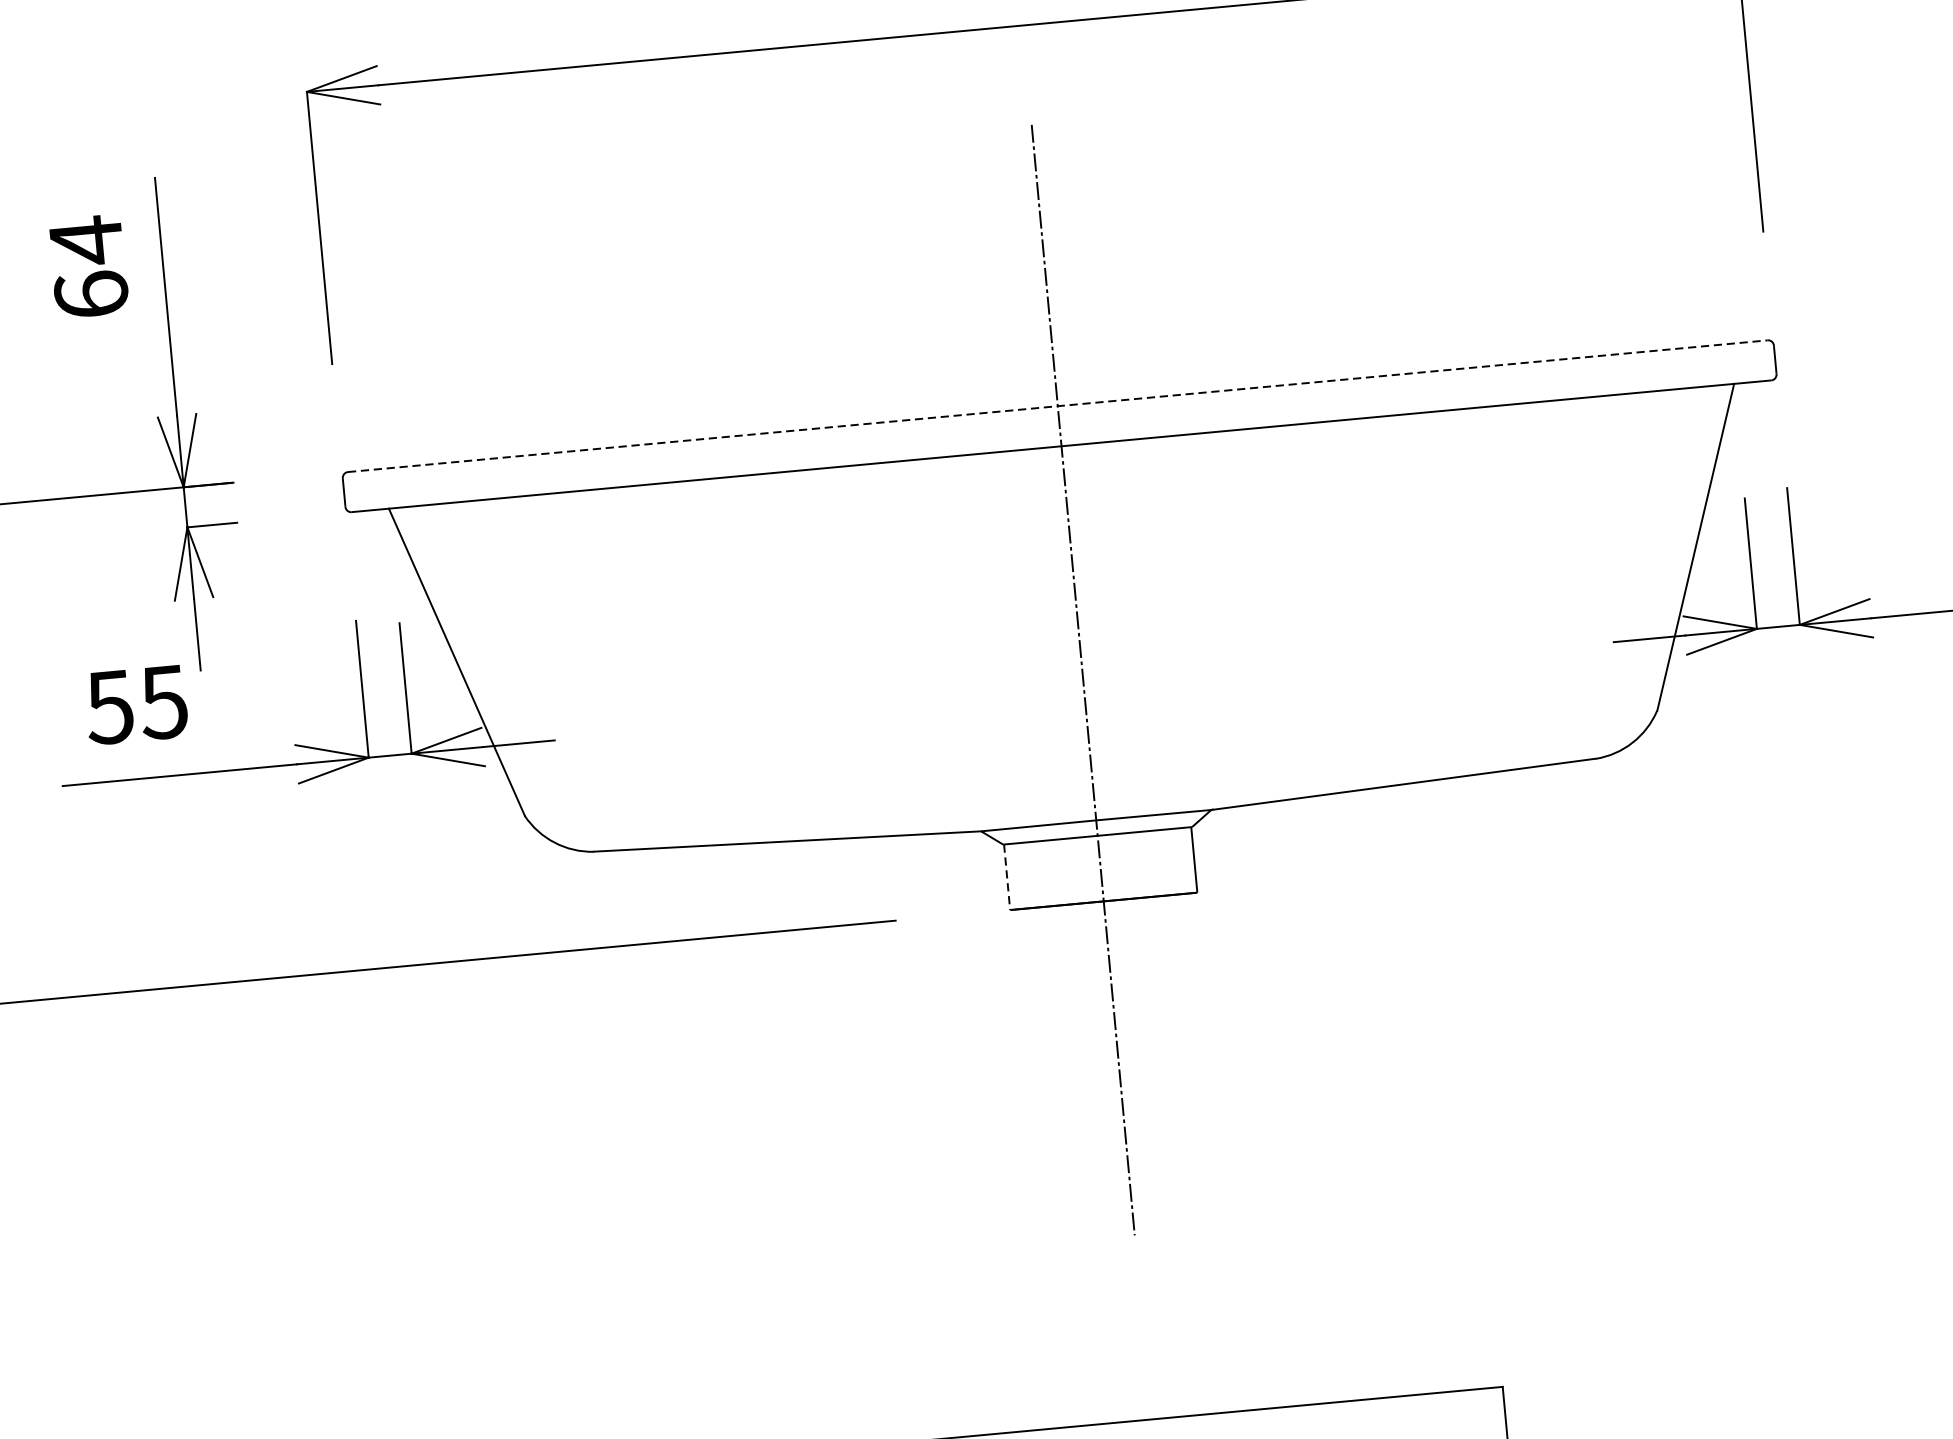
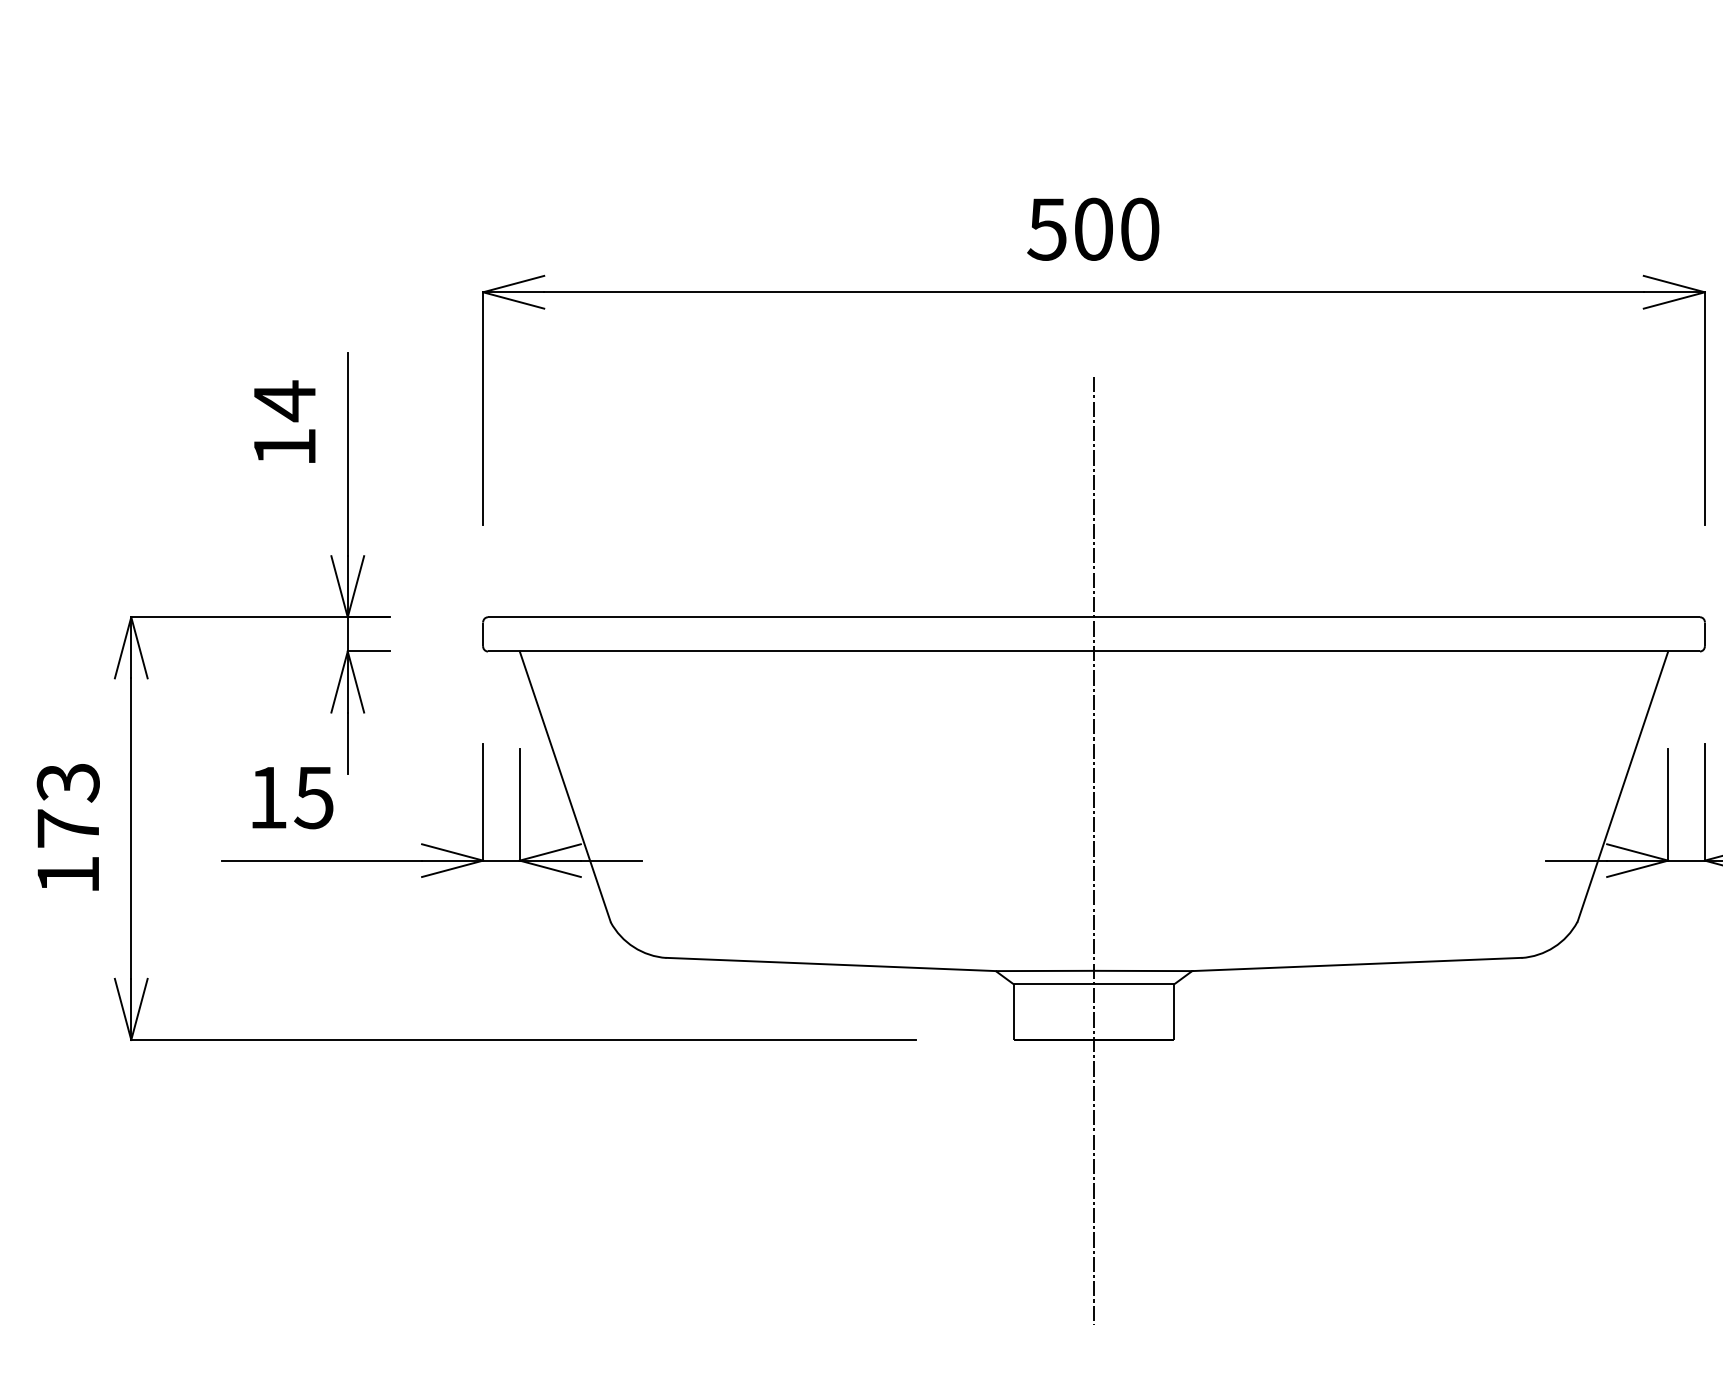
text: (91, 294) -> (284, 446), 64 -> 14
line: (1058, 406) -> (1094, 617), dashed -> solid
text: (109, 708) -> (267, 798), 55 -> 15
line: (1007, 877) -> (1014, 1012), dashed -> solid

